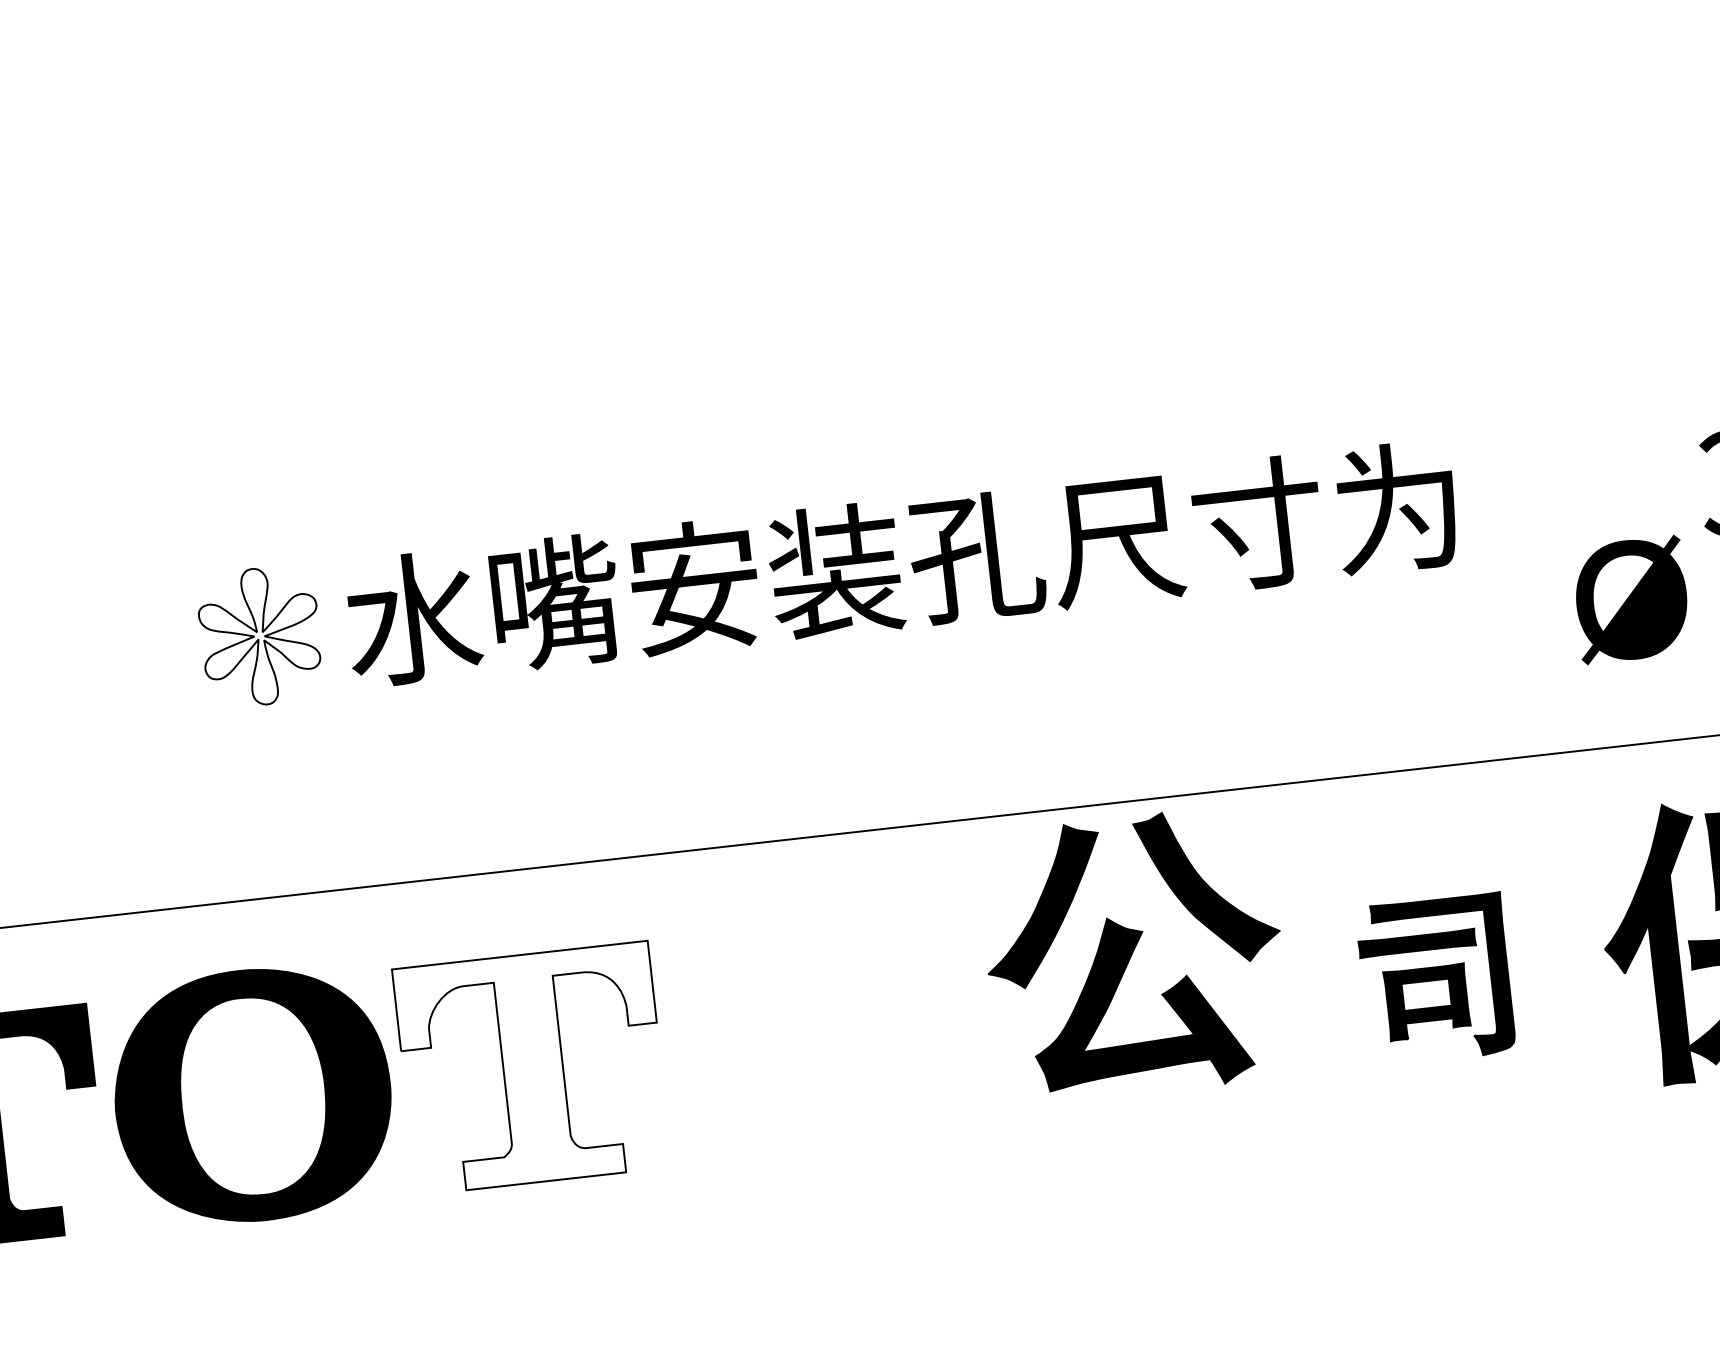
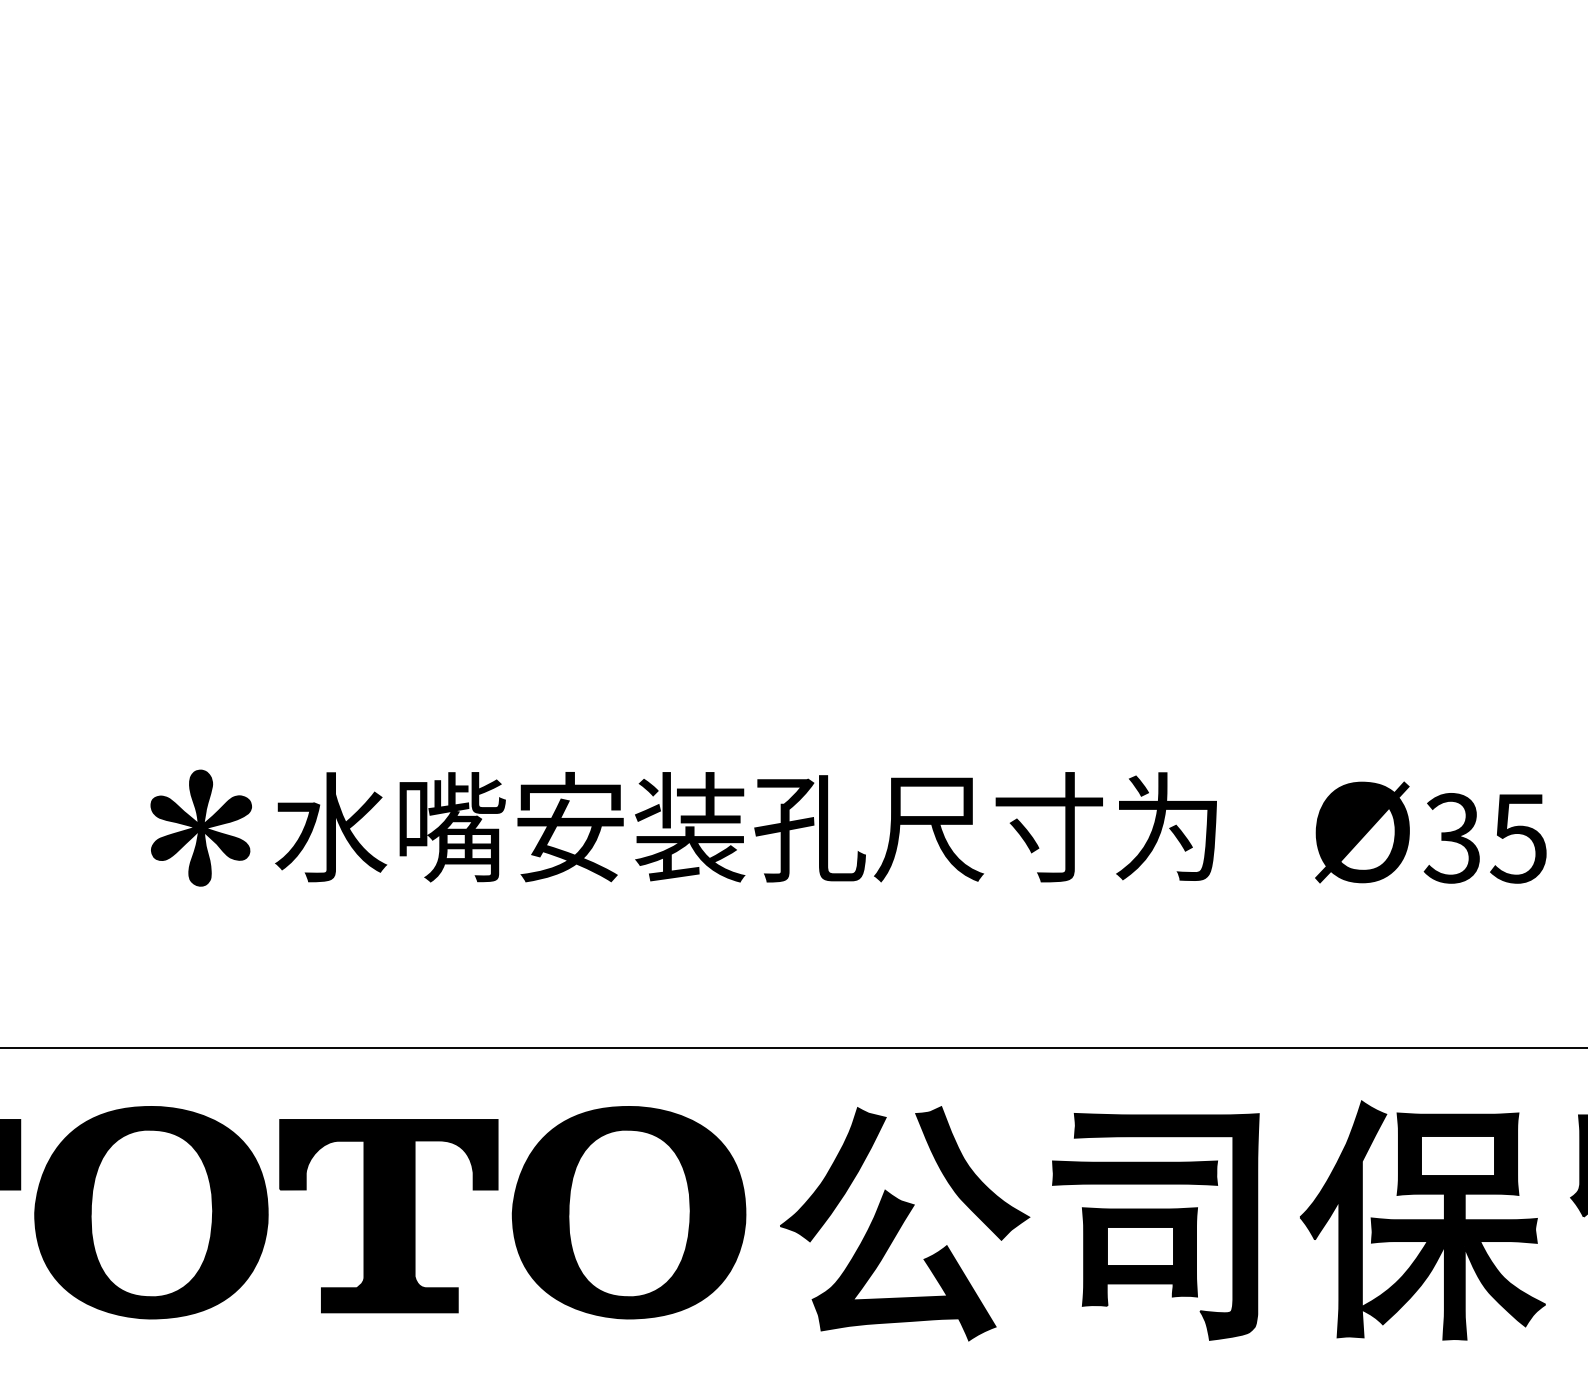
part: (1631, 599) -> (1362, 832), moved
fill: (260, 635) -> (201, 827), added
part: (1135, 954) -> (905, 1223), moved
part: (1435, 979) -> (1155, 1226), size x1.67
part: (813, 1032) -> (628, 1212), added
fill: (531, 1067) -> (388, 1215), added

